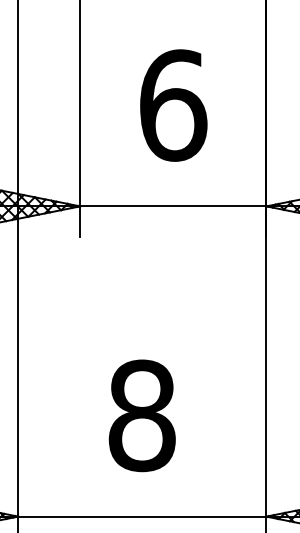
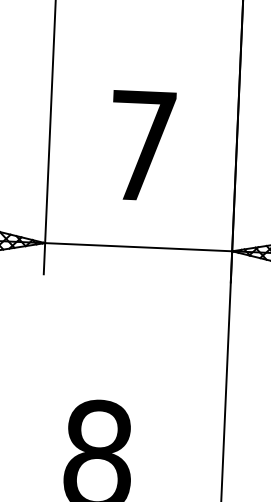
text: (173, 105) -> (143, 145), 6 -> 7

